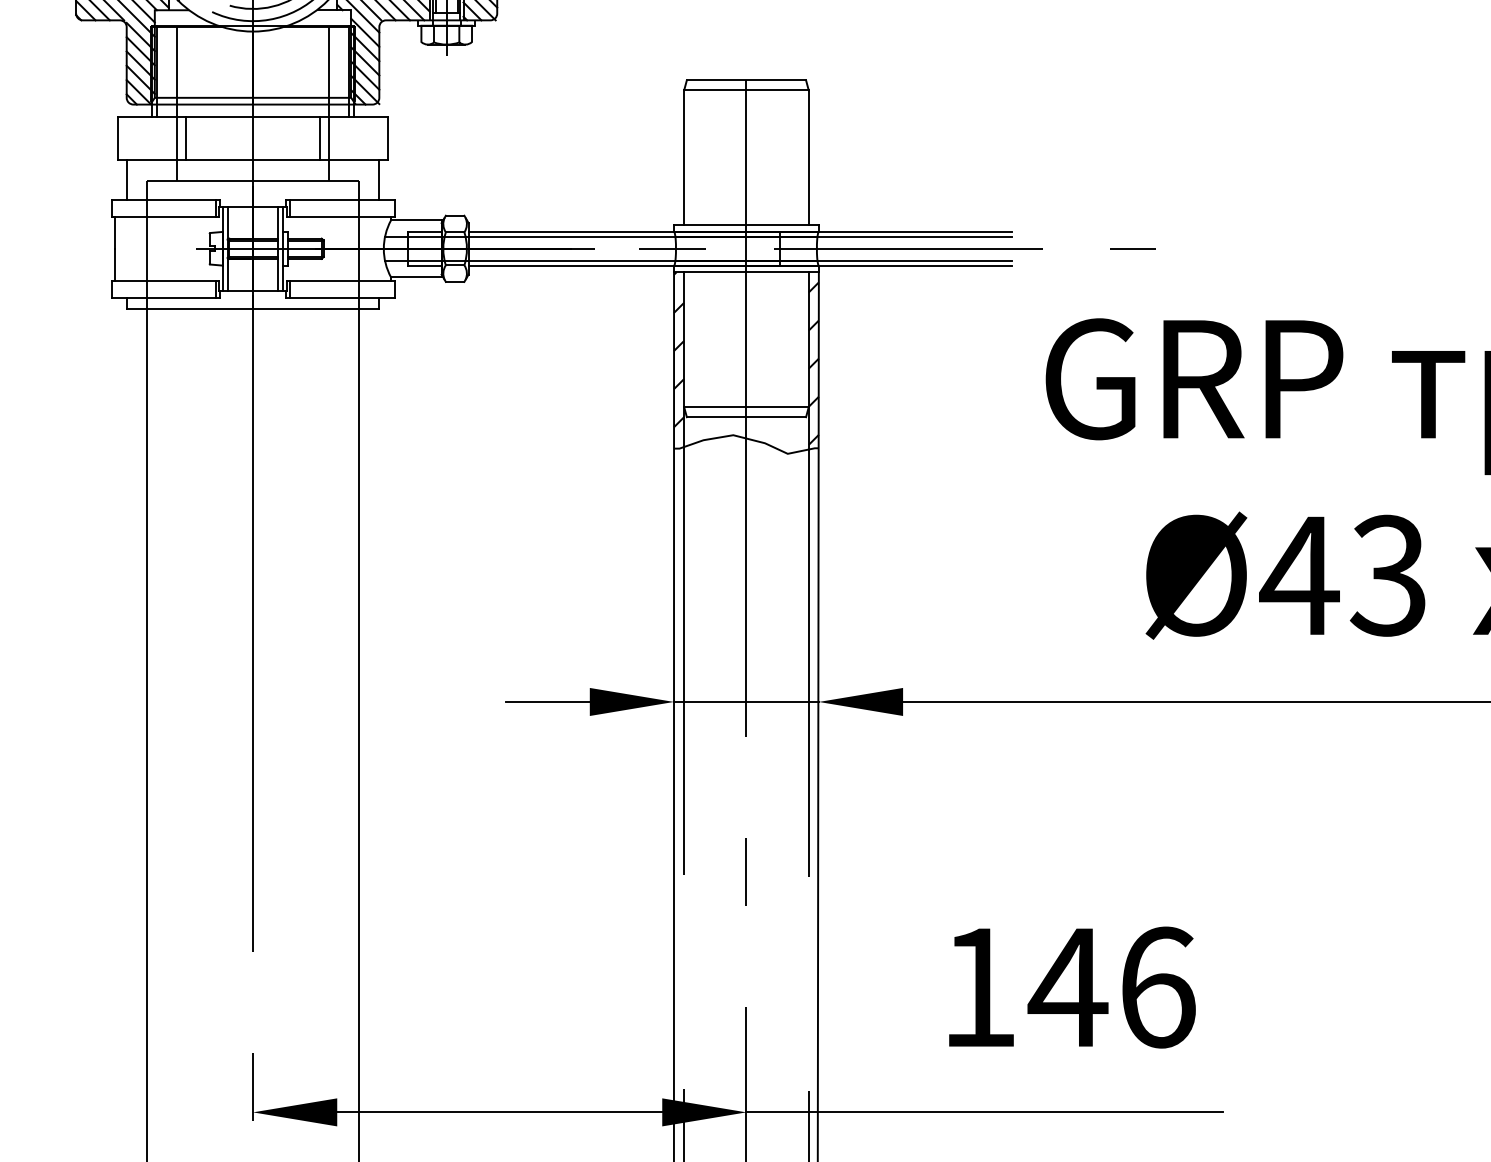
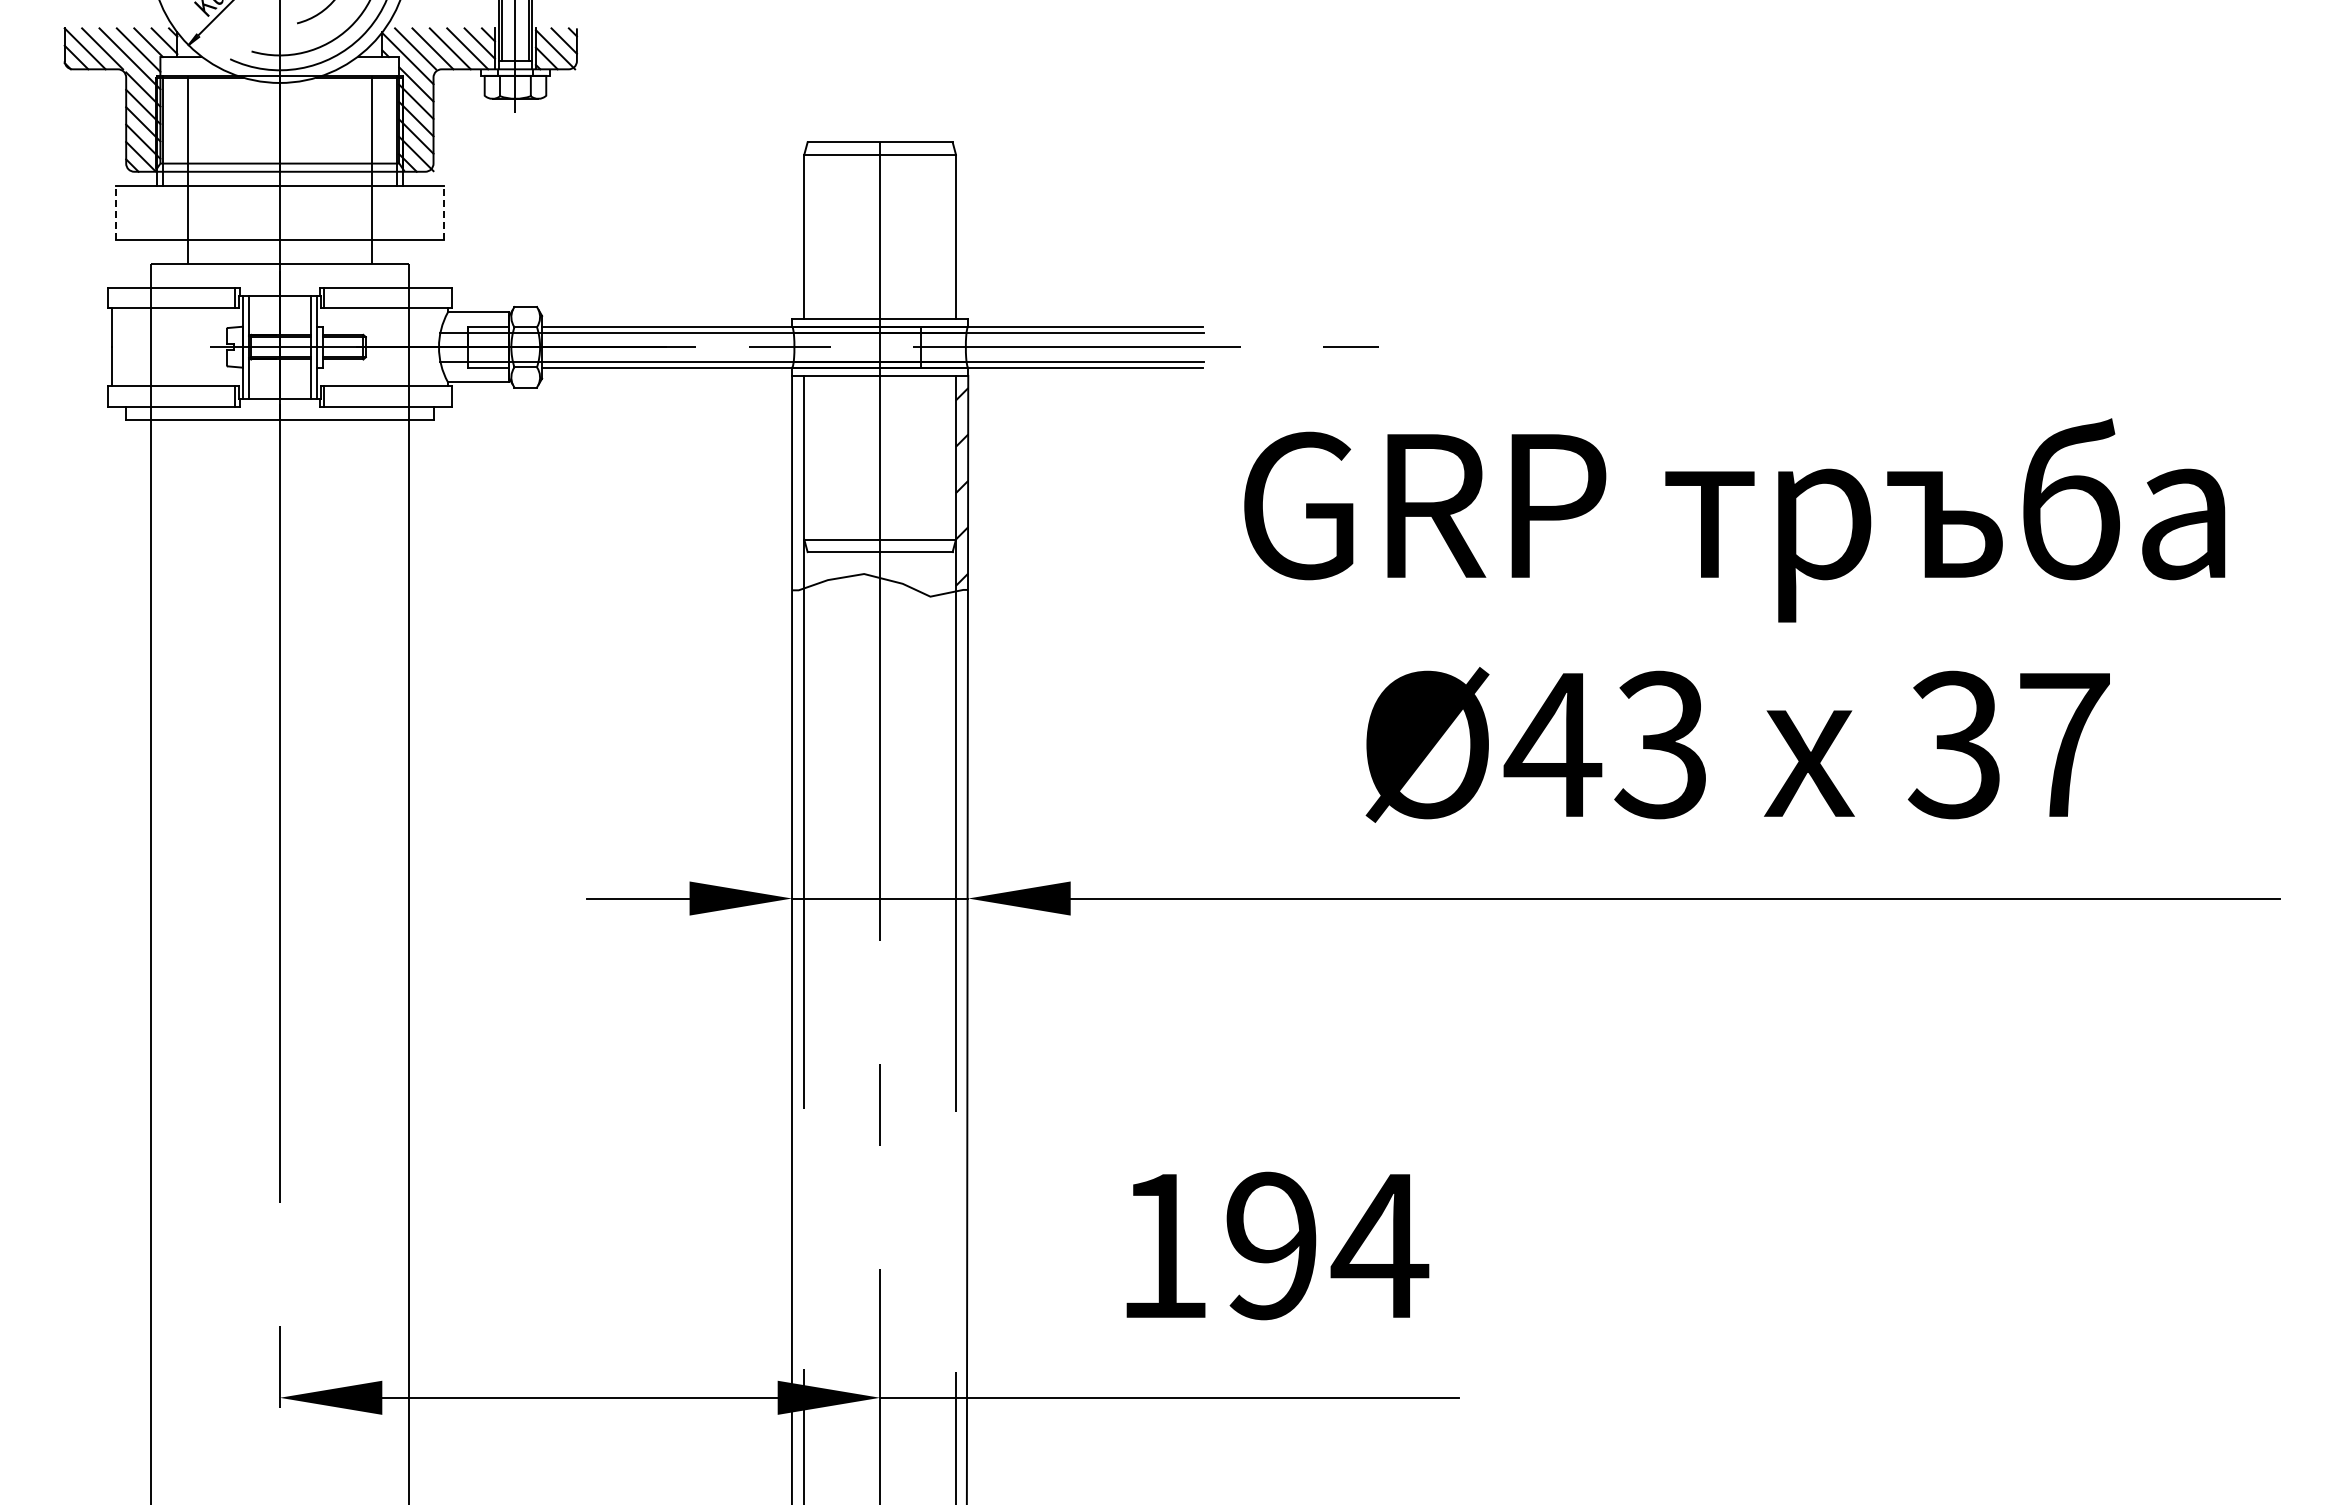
line: (117, 138) -> (115, 213), solid -> dashed
line: (185, 138) -> (197, 212), removed
line: (320, 138) -> (361, 212), removed
line: (387, 138) -> (443, 213), solid -> dashed
line: (126, 179) -> (126, 263), removed
line: (379, 179) -> (433, 263), removed
hatch: (679, 349) -> (798, 469), removed
text: (1112, 987) -> (1325, 1245), 146 -> 194

